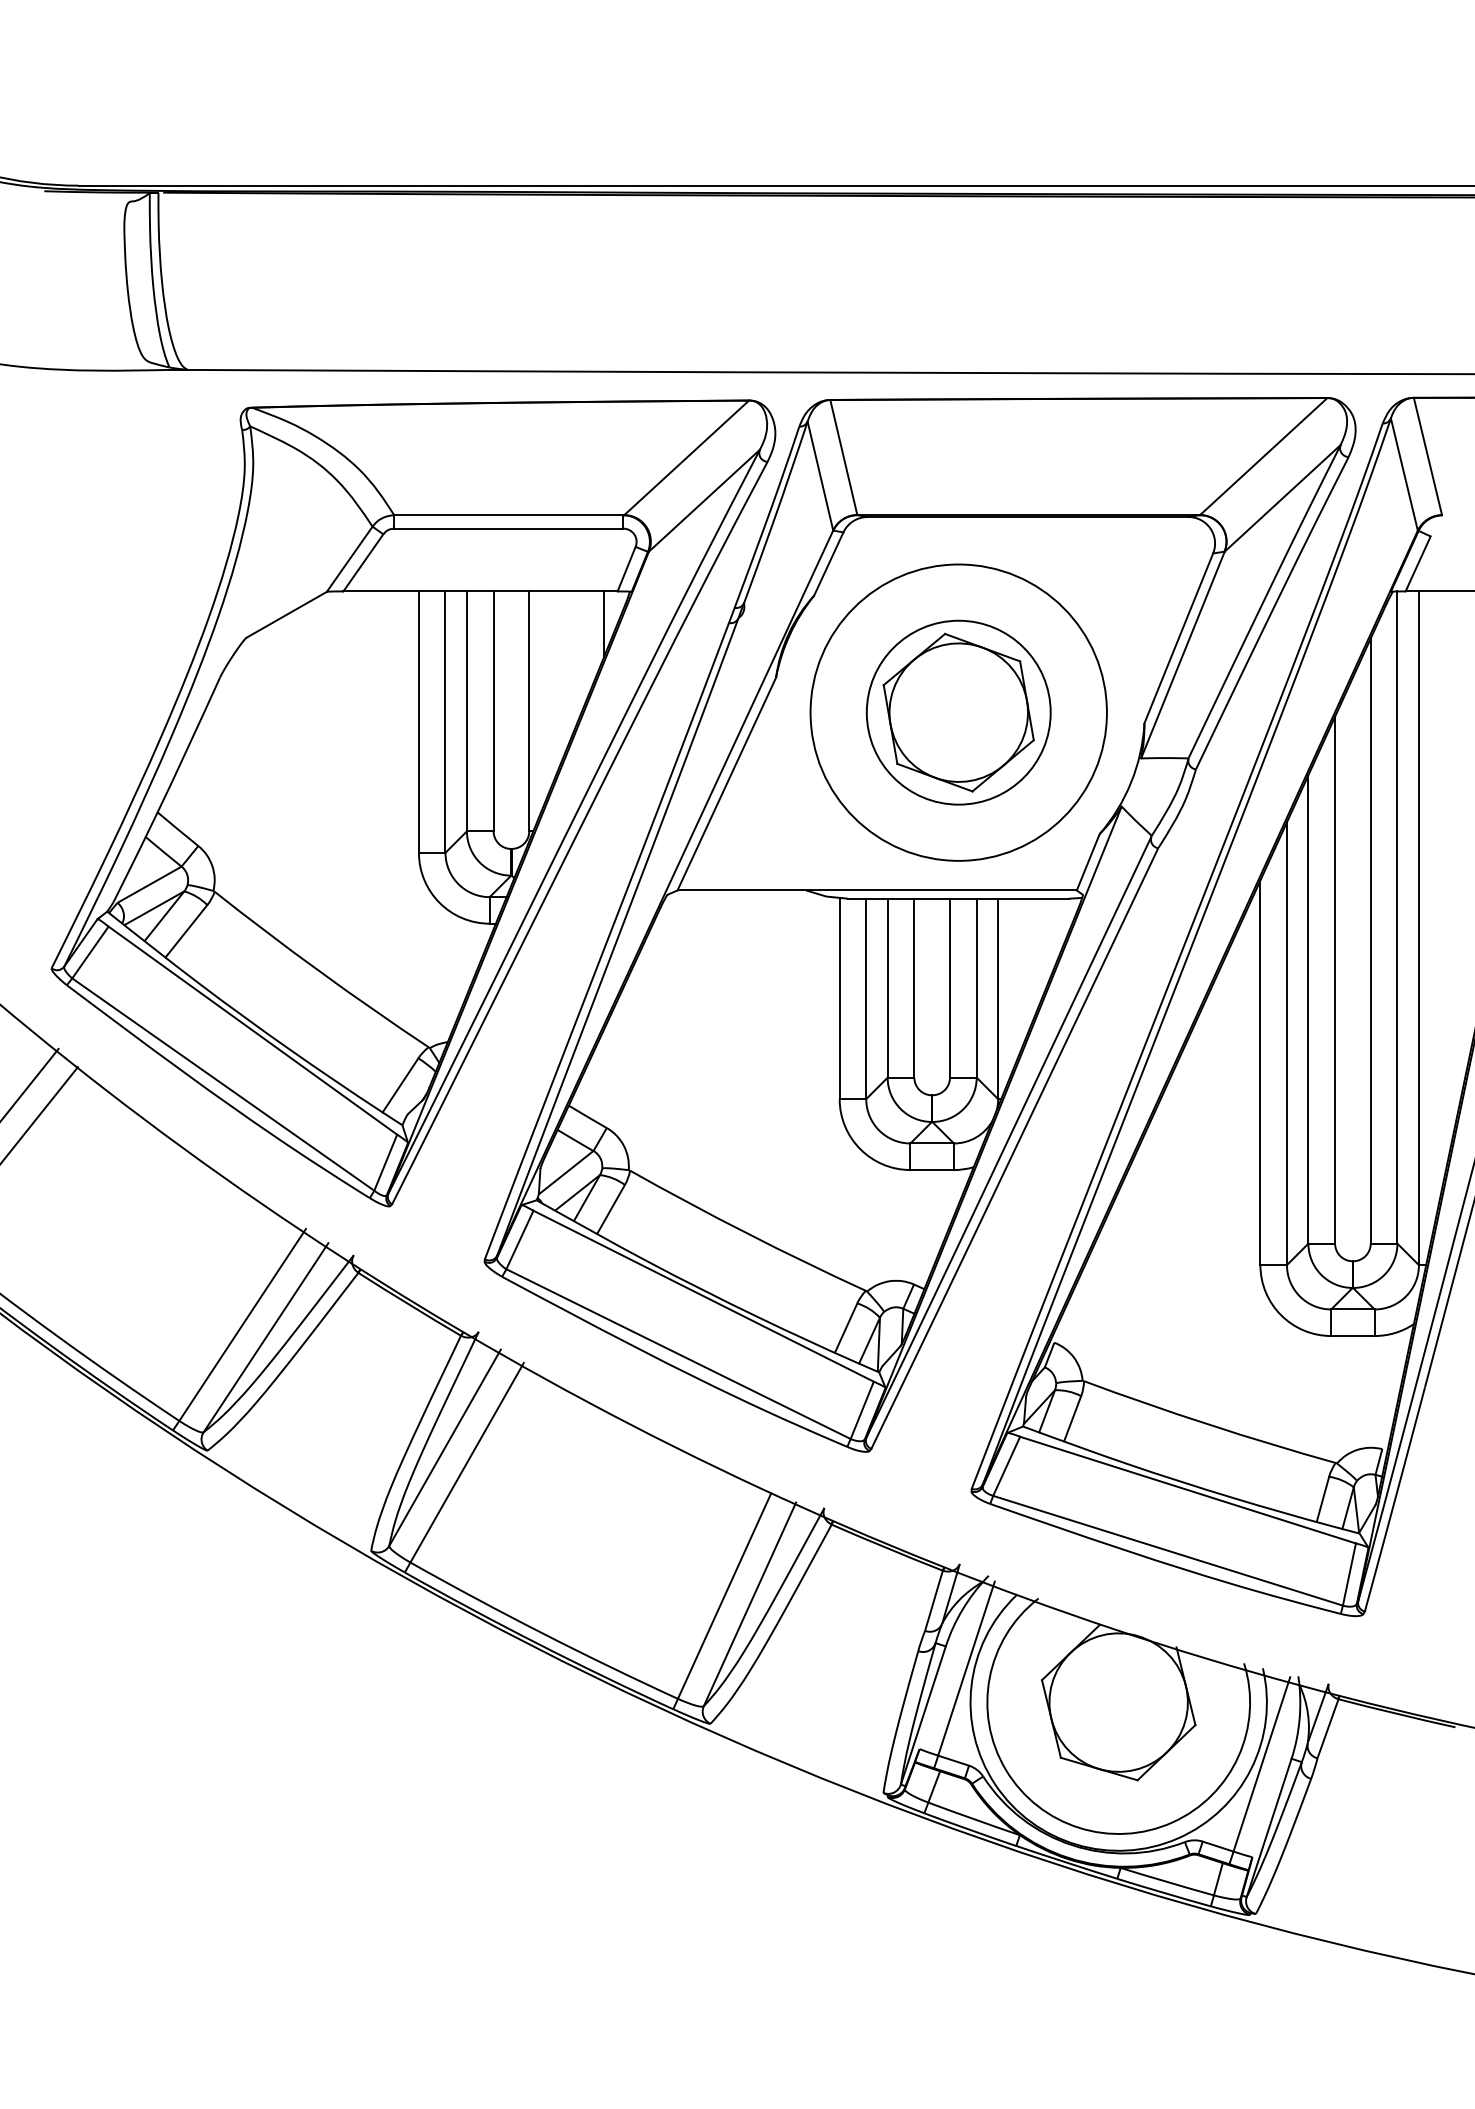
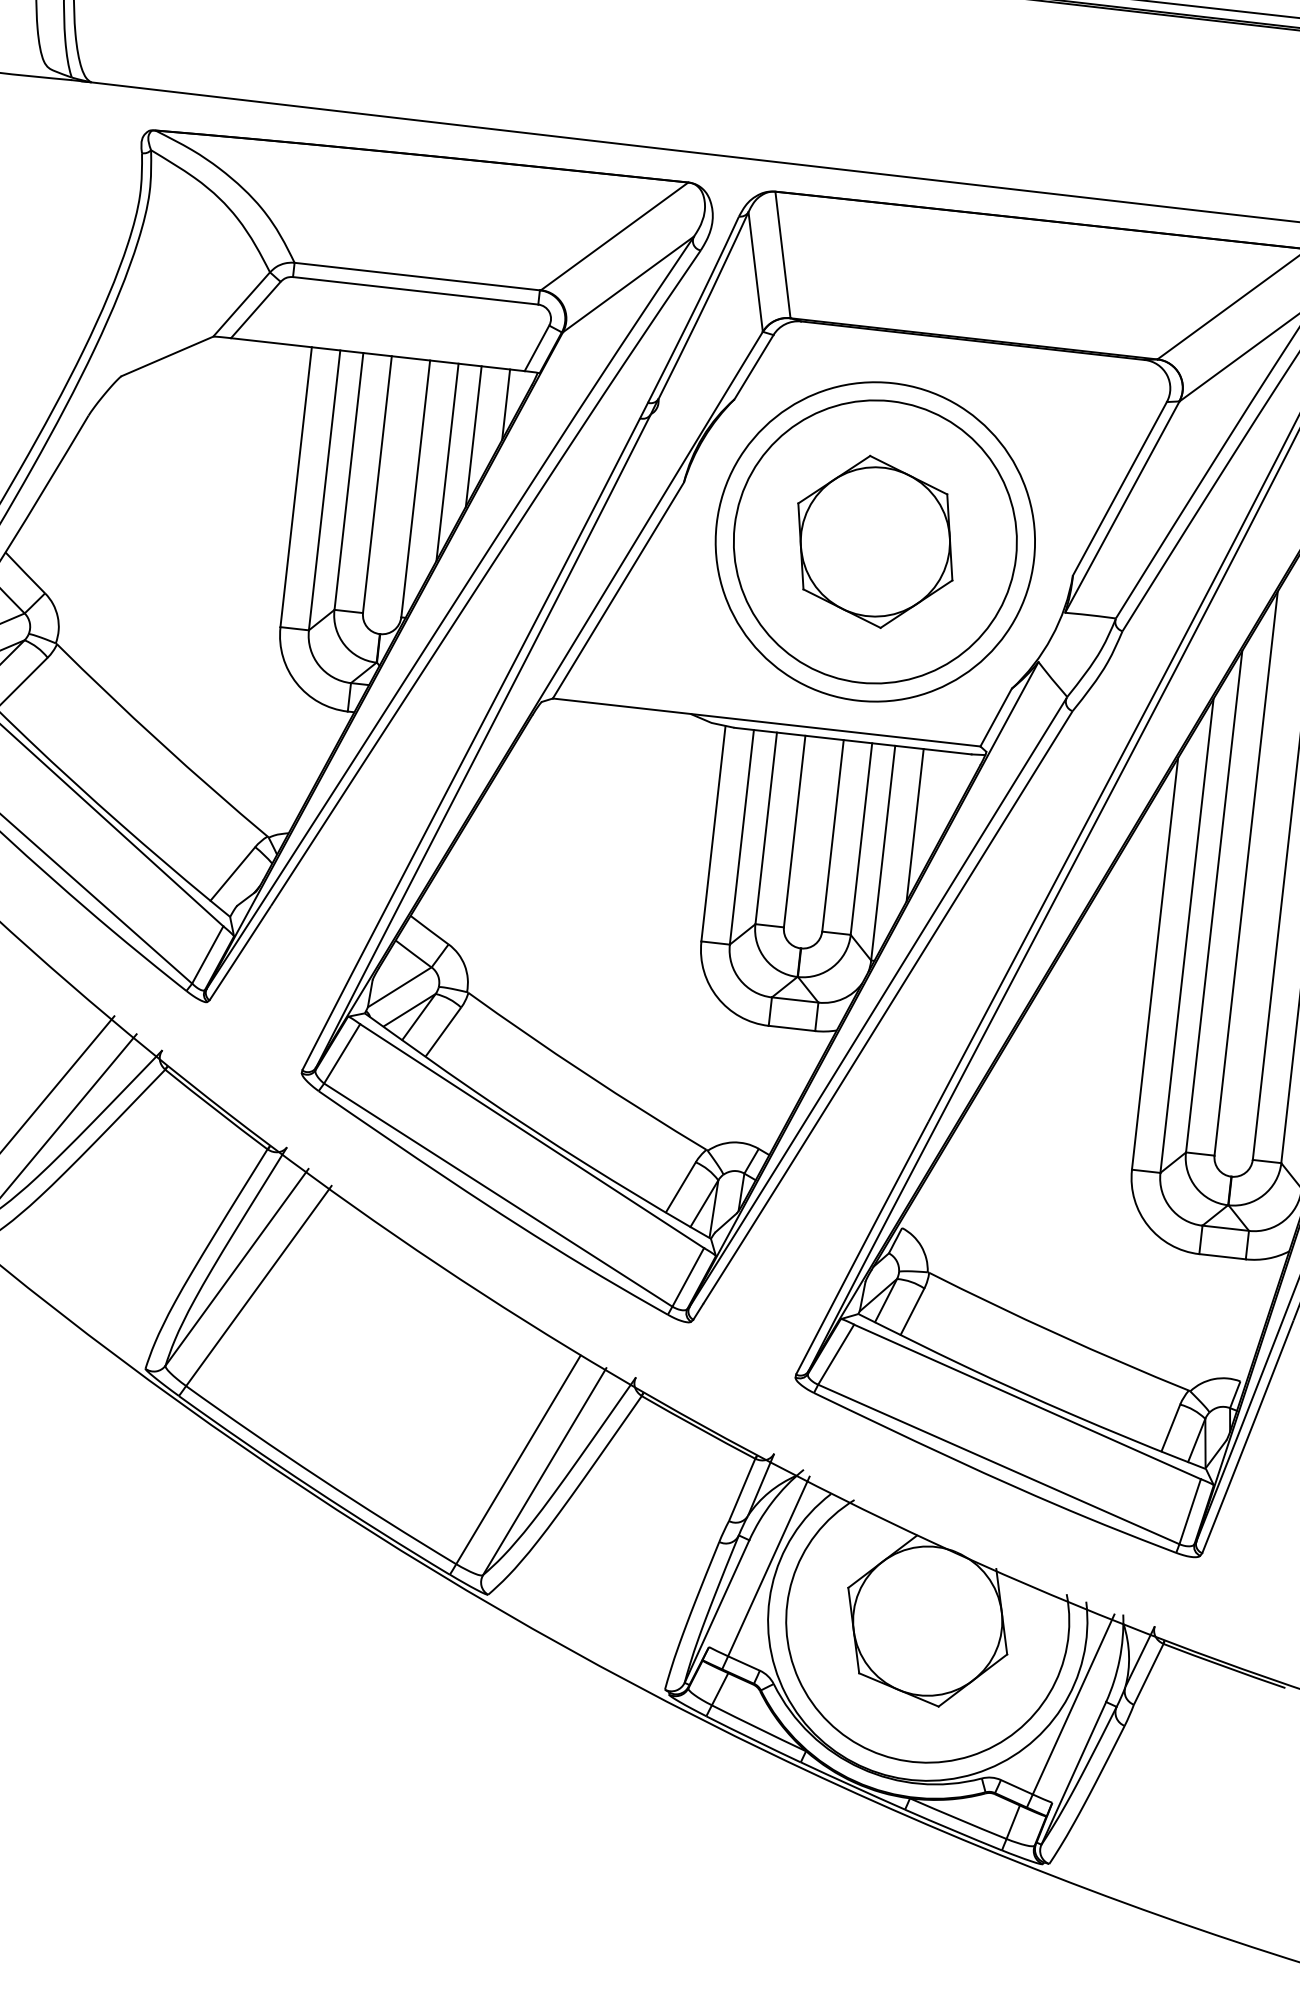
line: (577, 656) -> (473, 435), added
line: (555, 683) -> (447, 462), added
circle: (958, 712) -> (875, 541), size x1.43
line: (1024, 969) -> (914, 824), added

